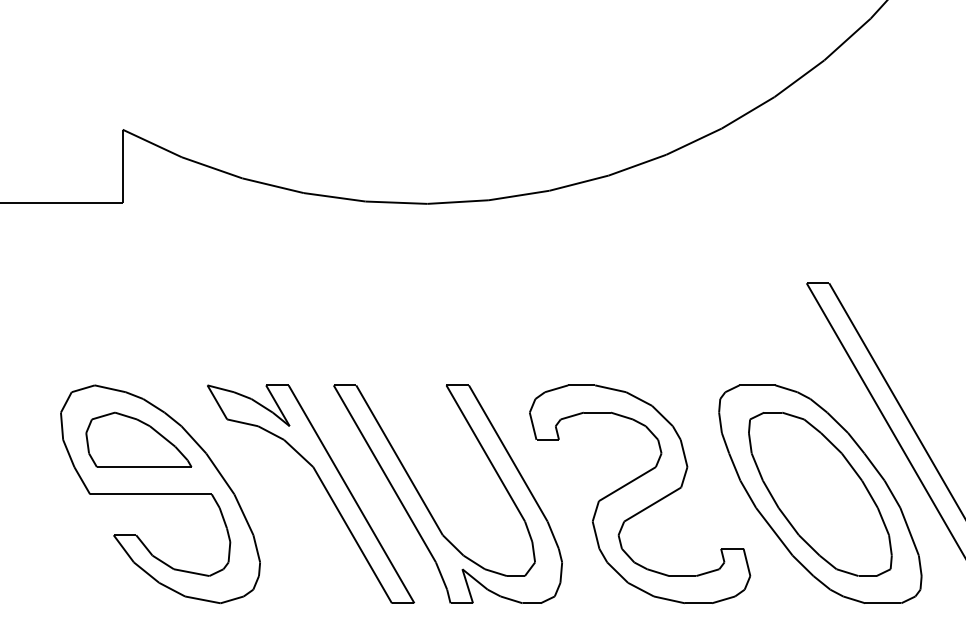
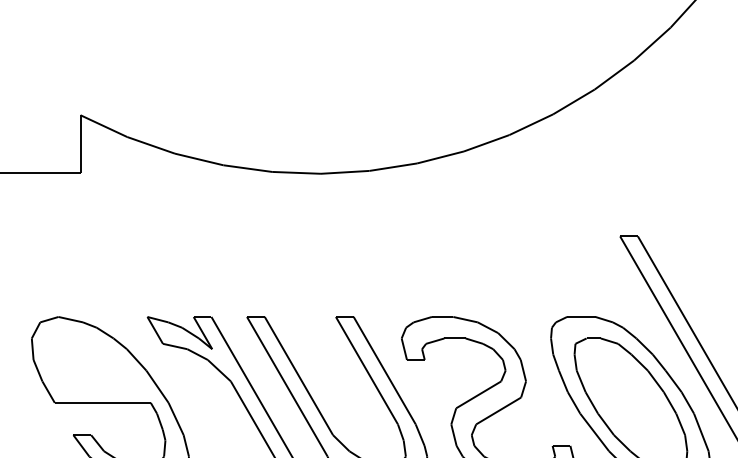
part: (138, 439) -> (93, 359), removed

